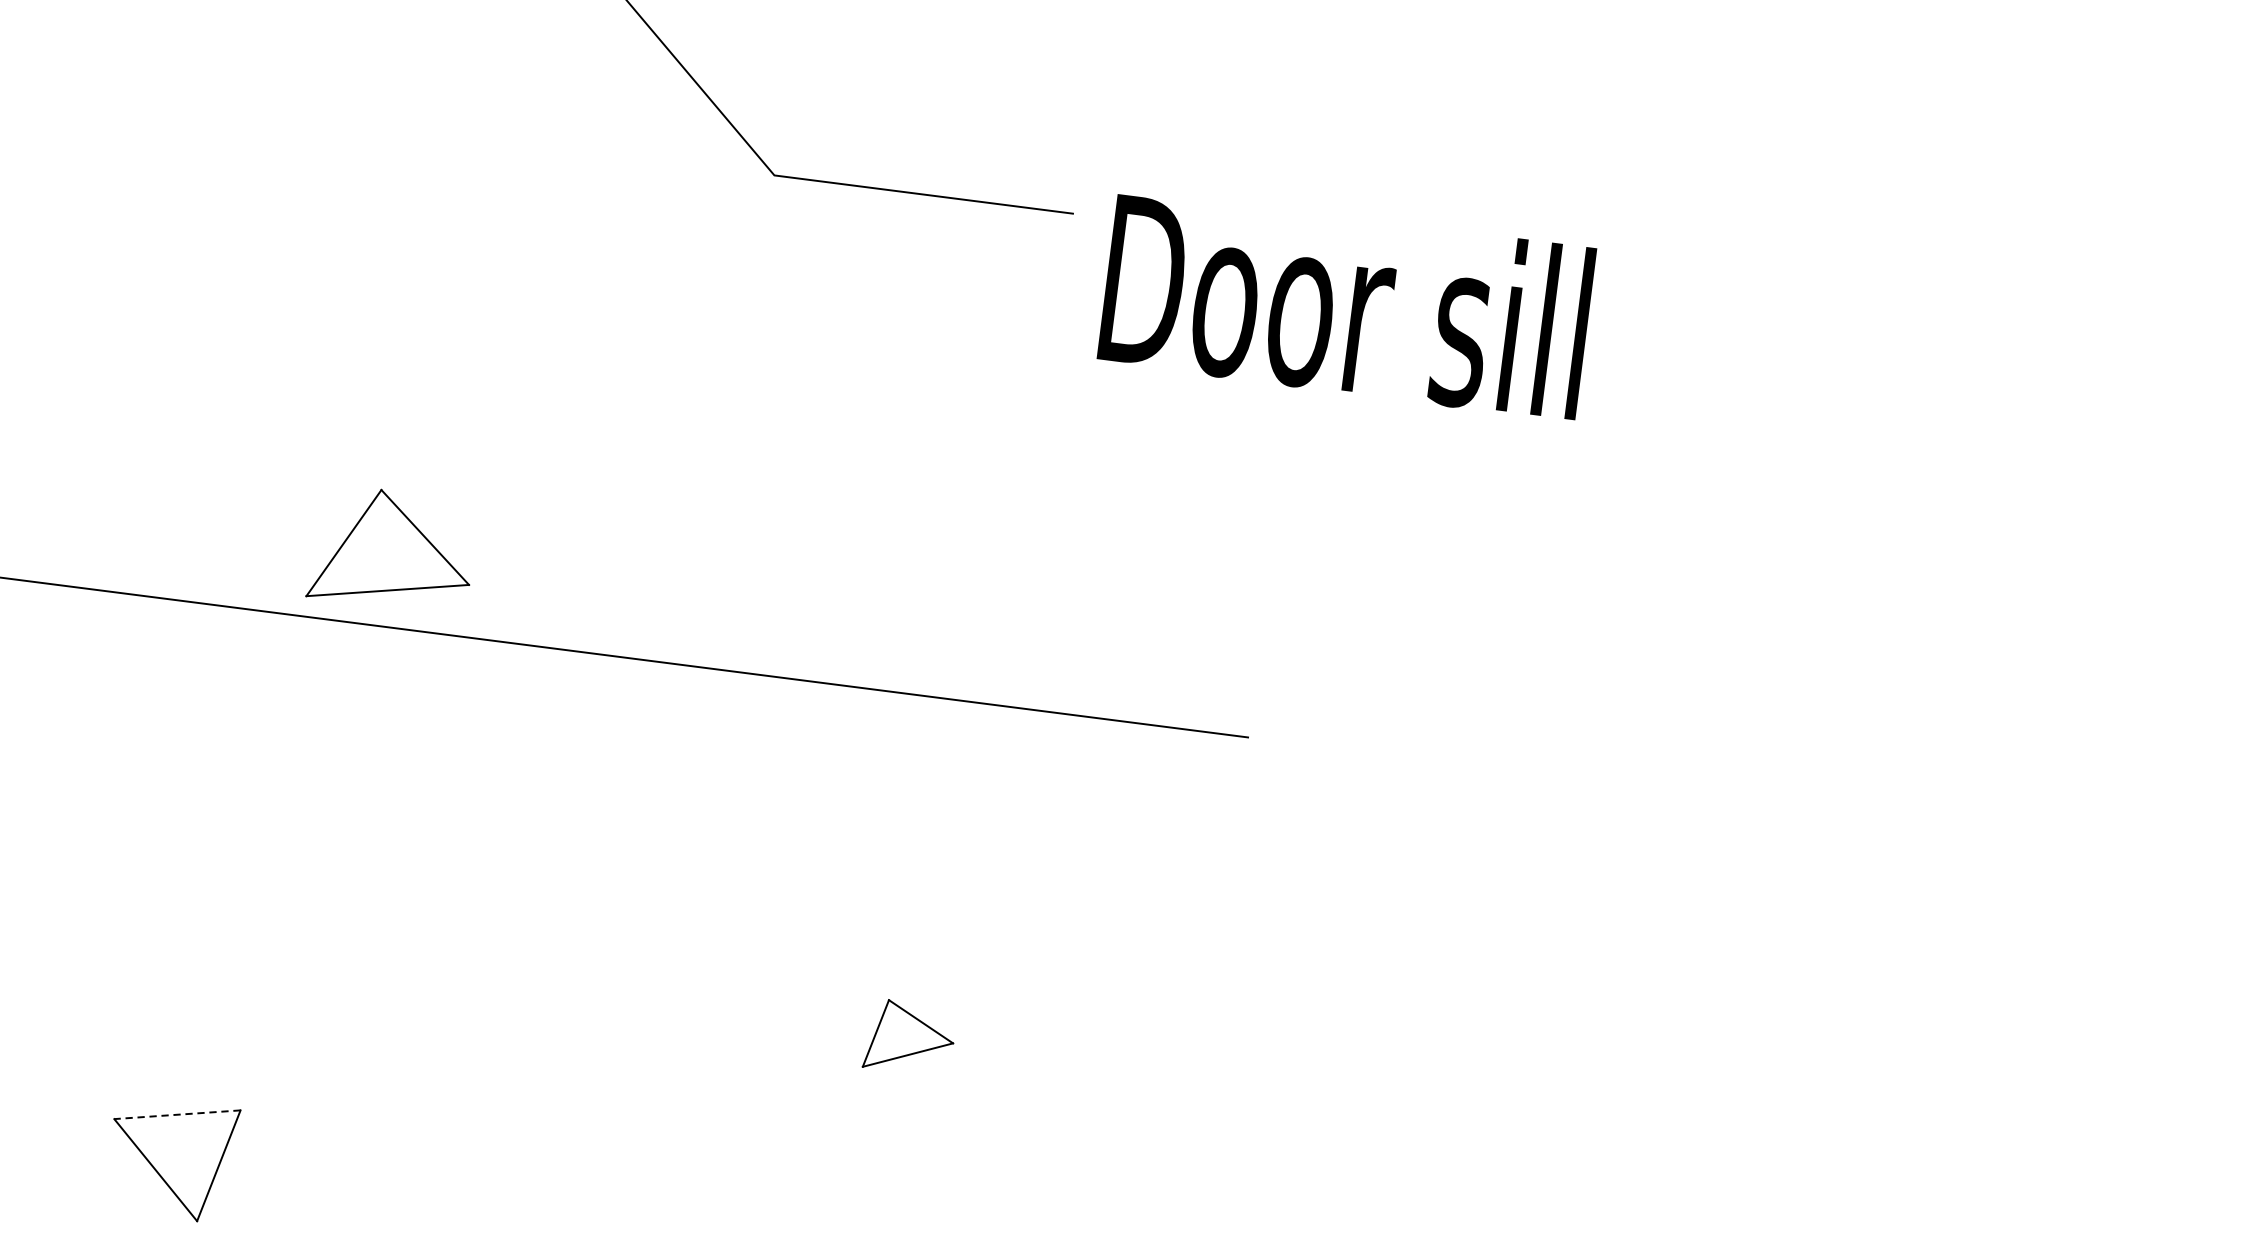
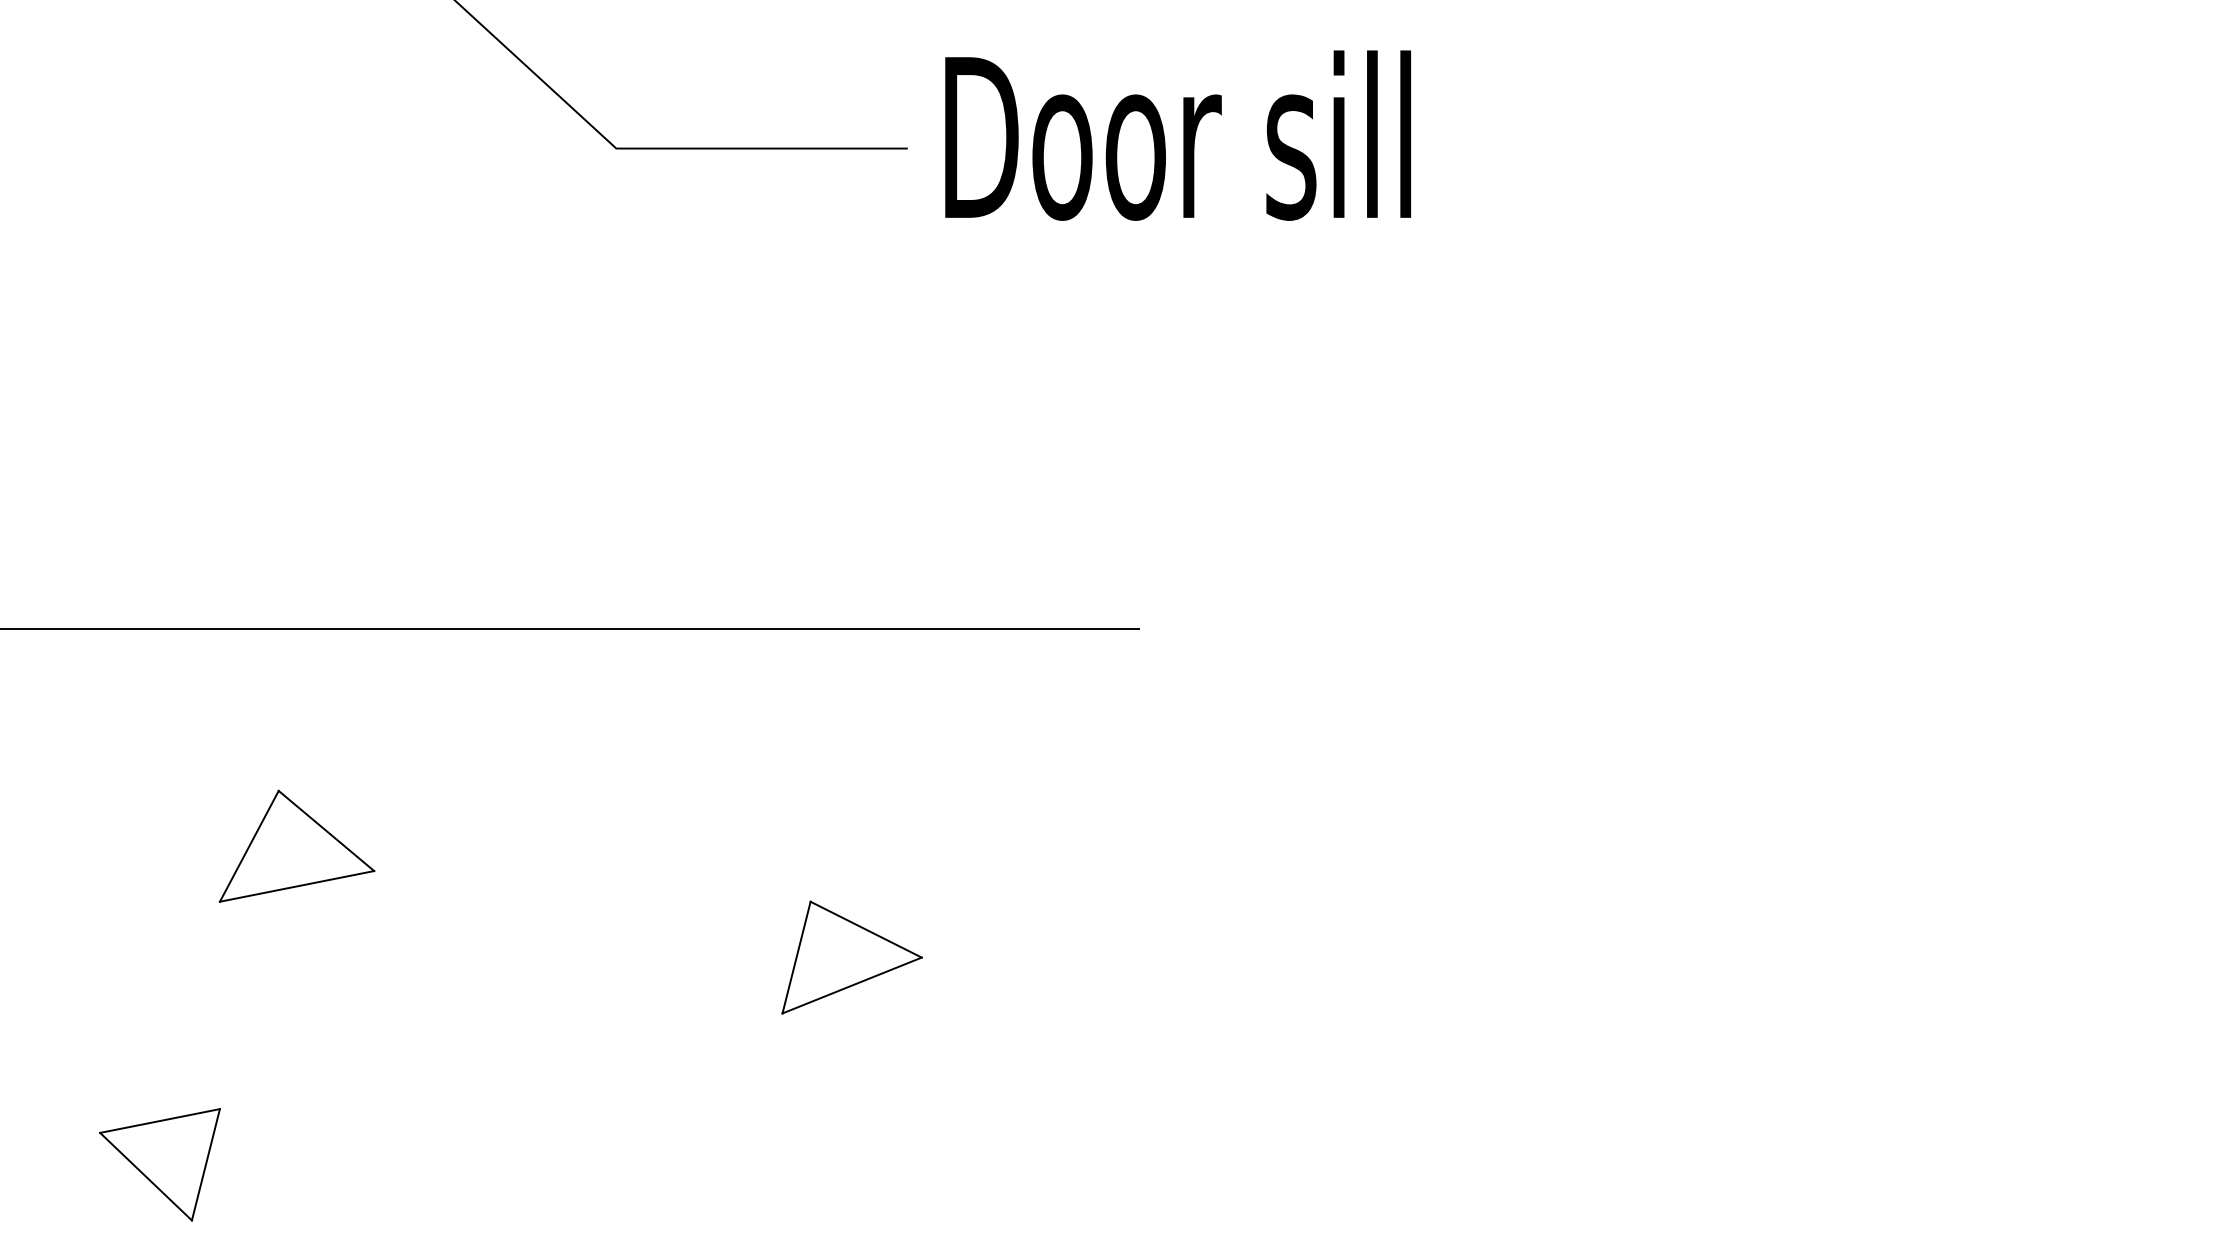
text: (1346, 305) -> (1177, 135), moved
part: (392, 548) -> (296, 845), moved
part: (909, 1037) -> (851, 957), size x1.67
line: (176, 1115) -> (159, 1121), dashed -> solid

